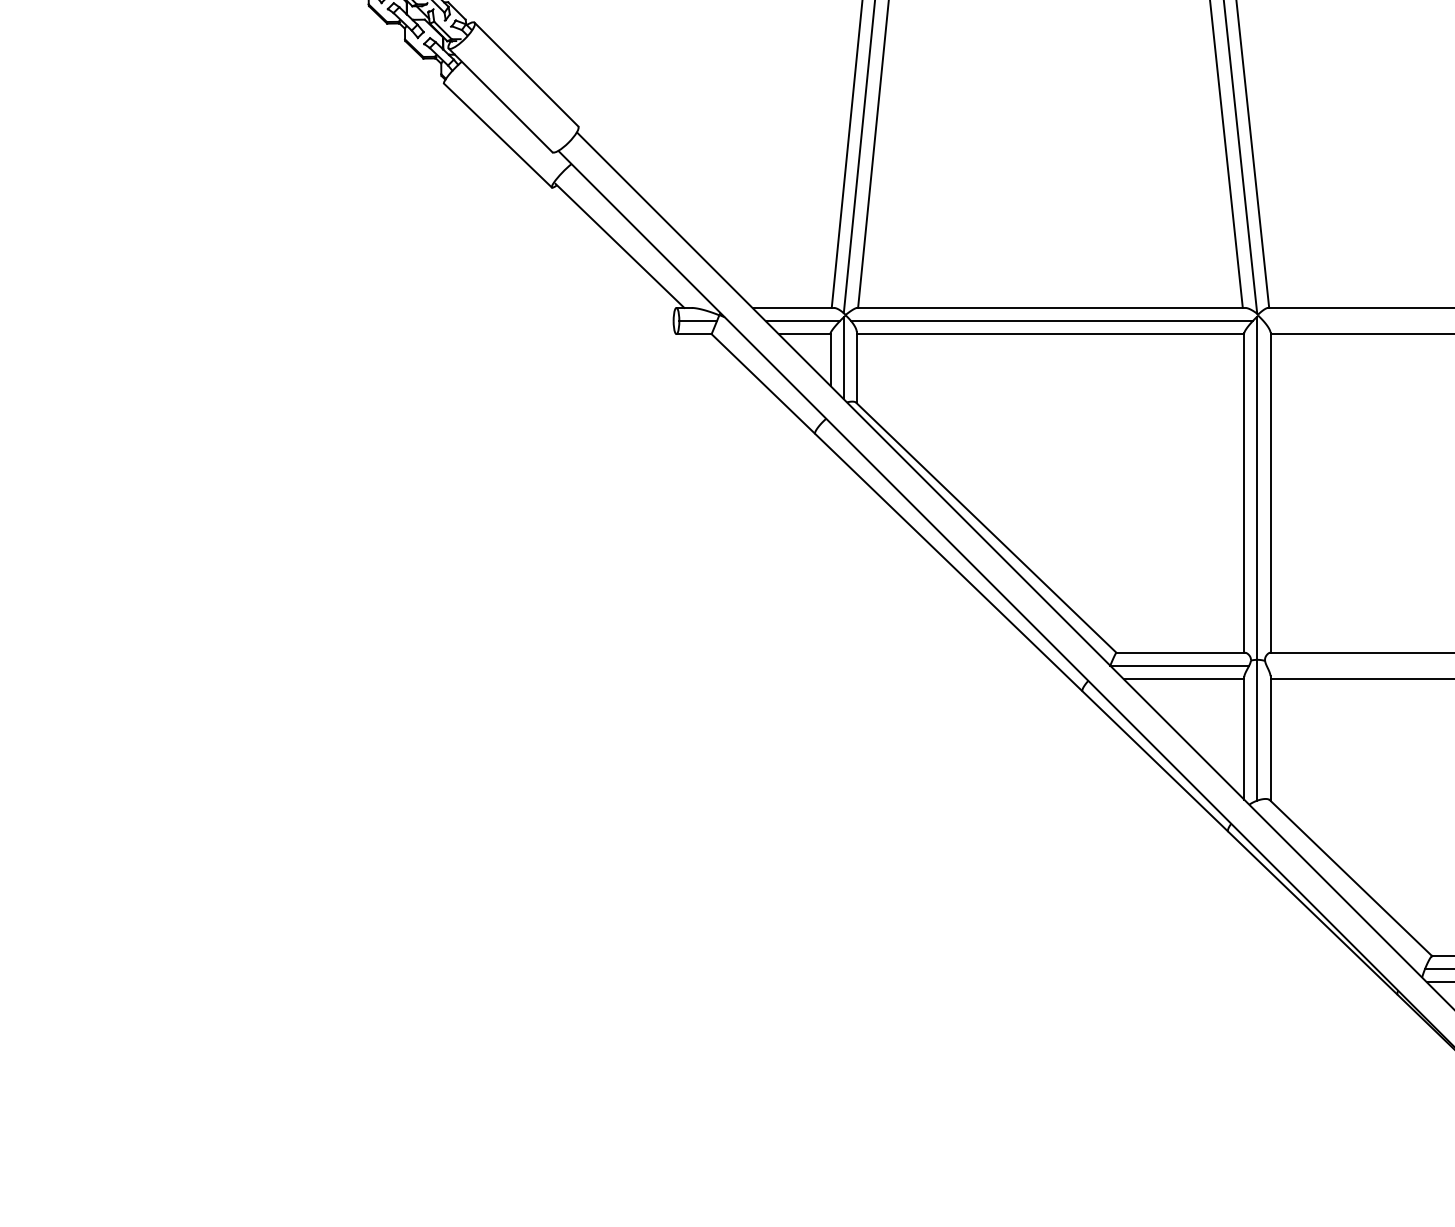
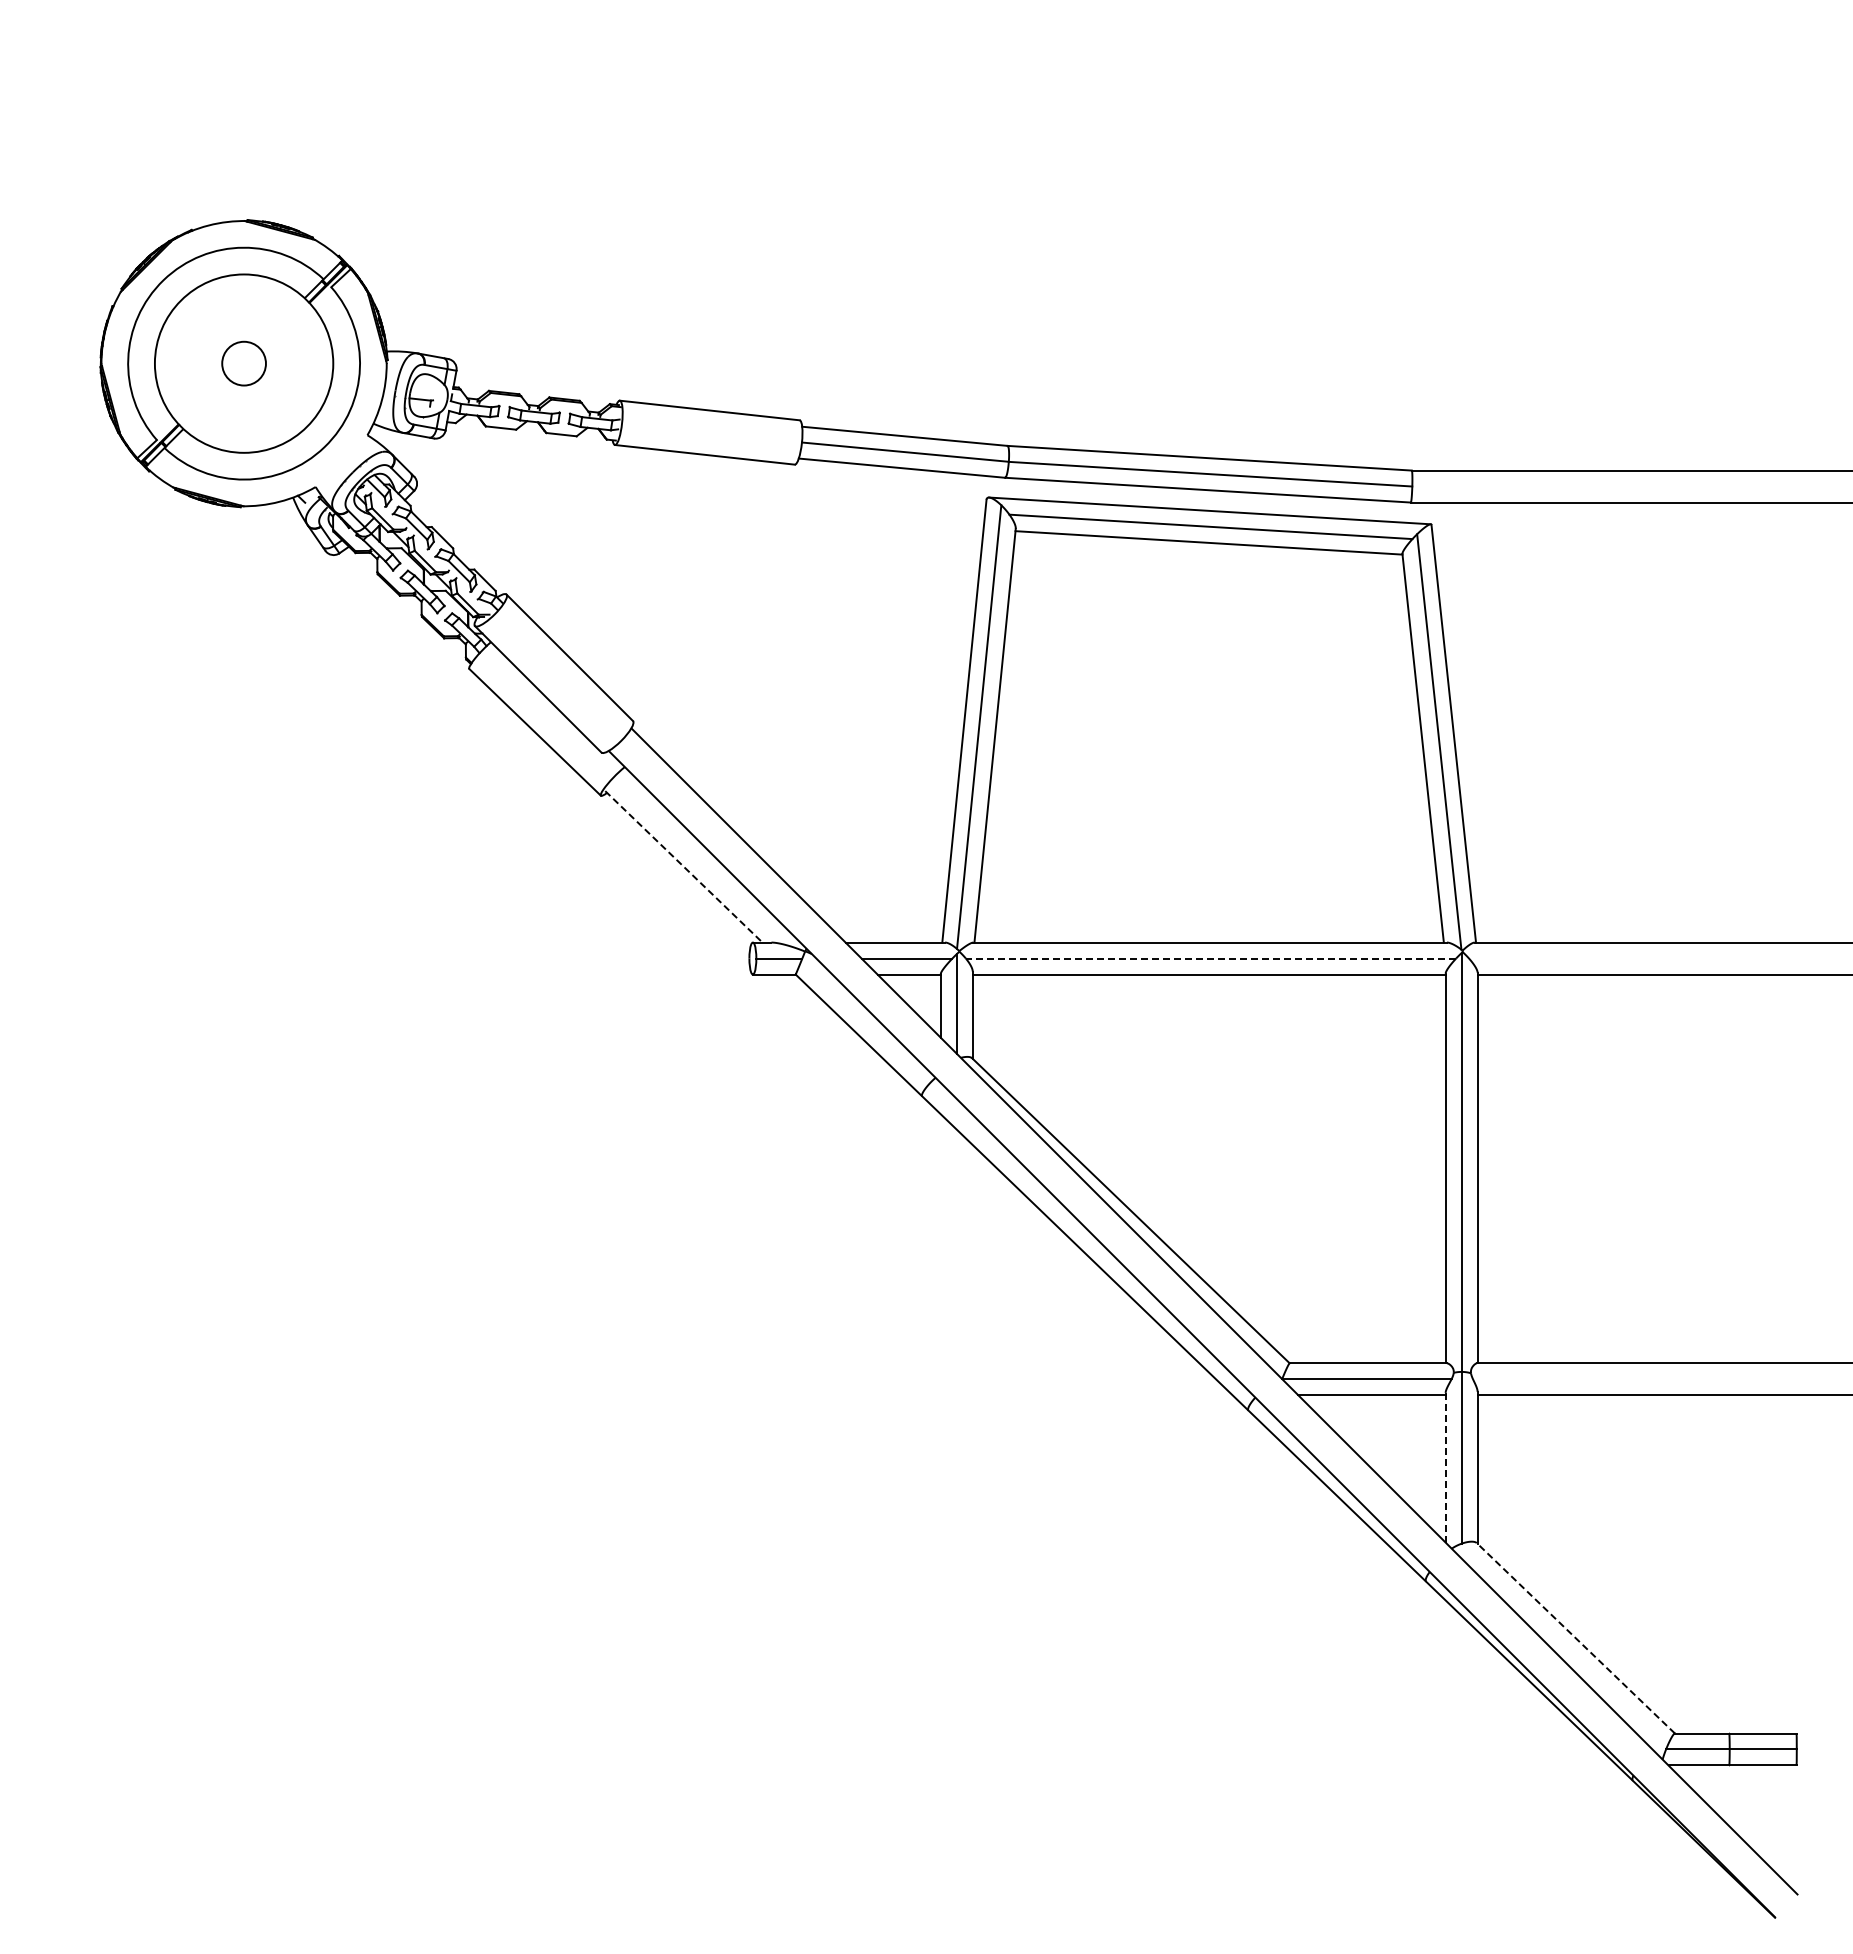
line: (620, 246) -> (684, 867), solid -> dashed
line: (1051, 321) -> (1210, 958), solid -> dashed
line: (1244, 738) -> (1445, 1467), solid -> dashed
line: (1350, 877) -> (1575, 1637), solid -> dashed

